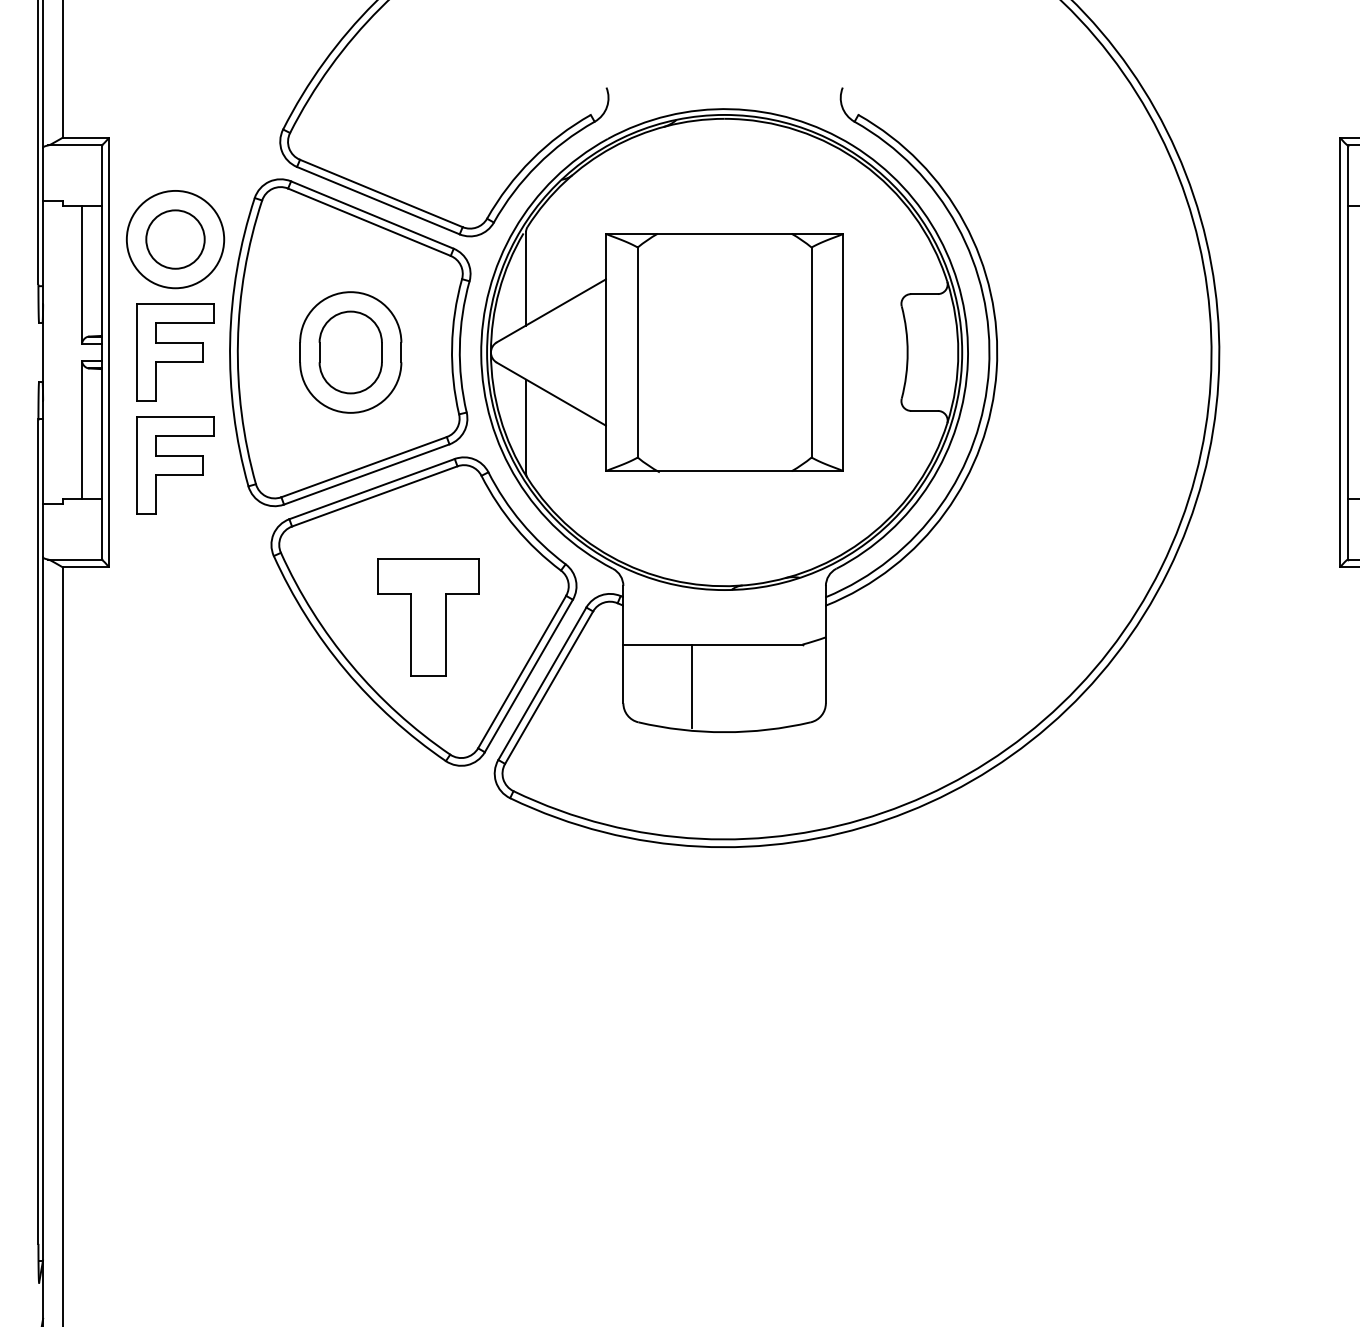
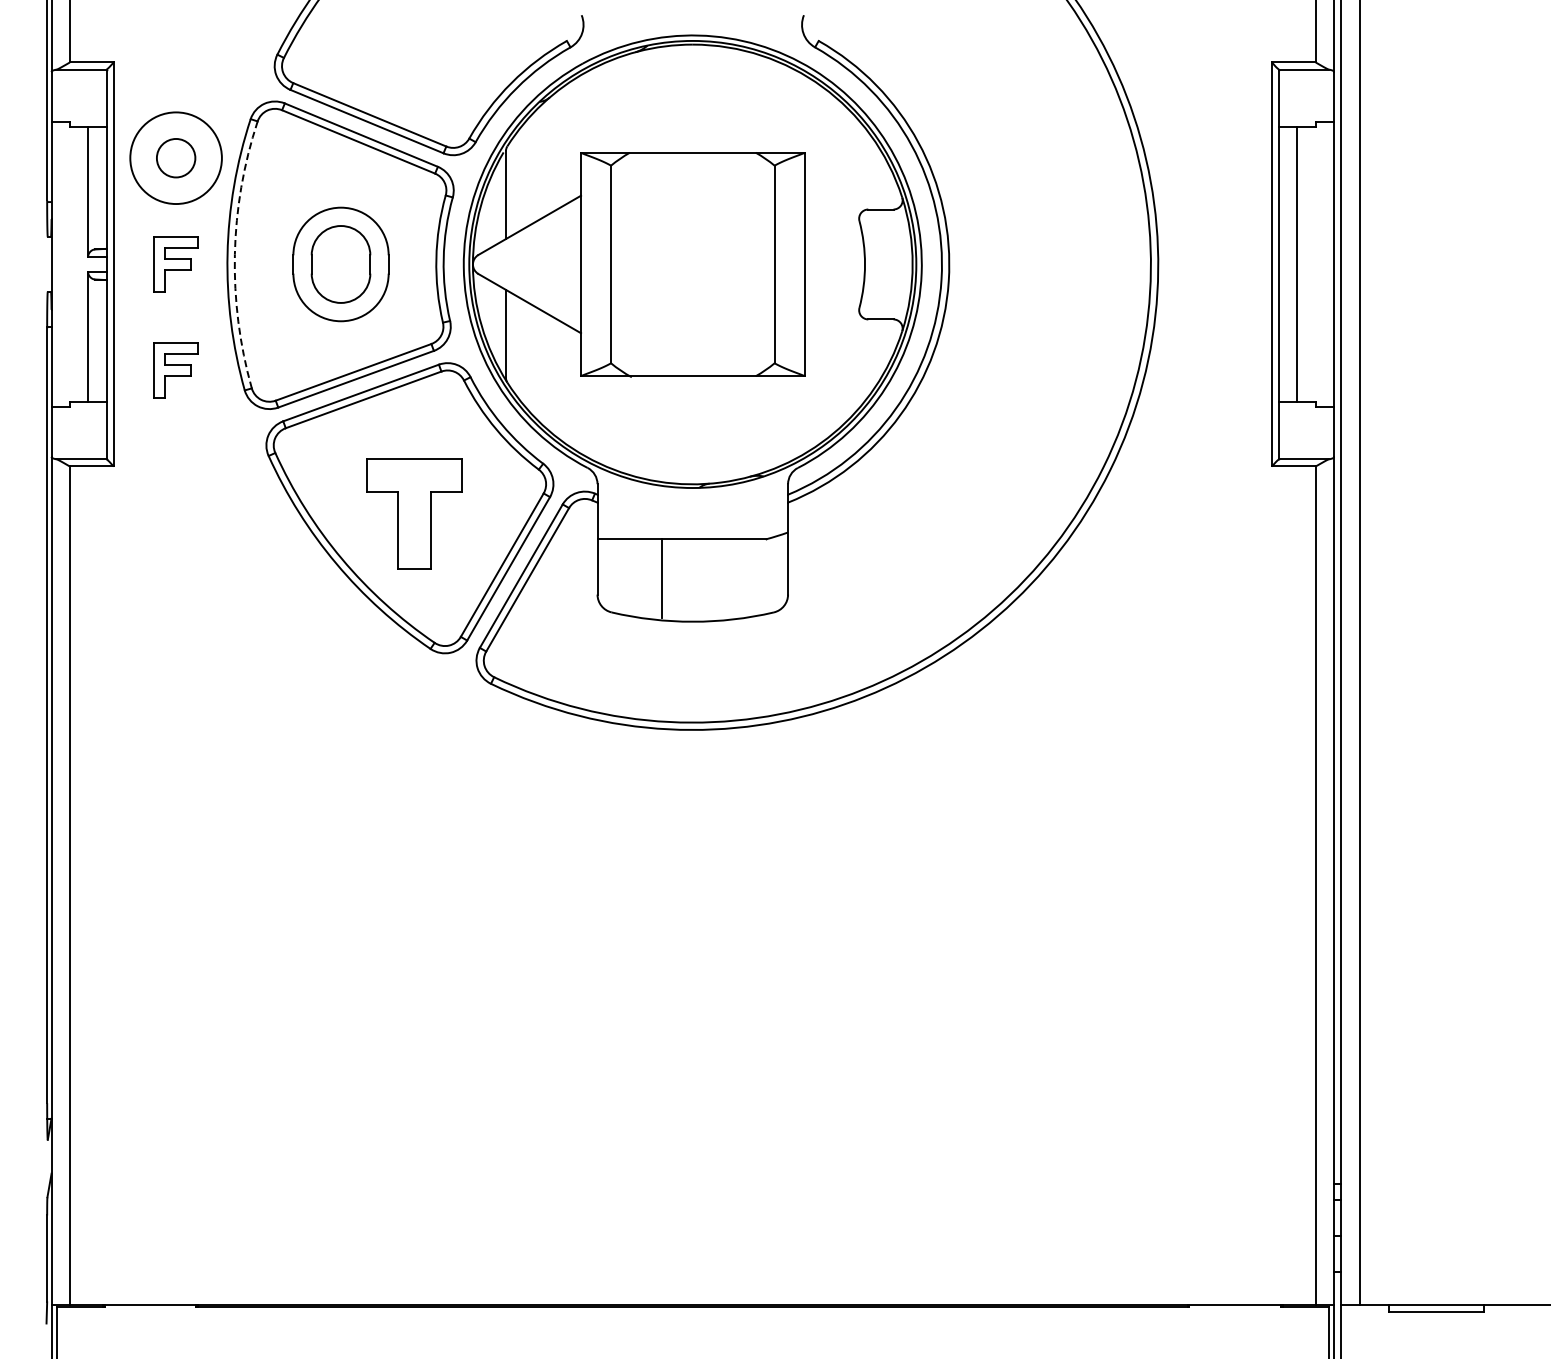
circle: (174, 238) -> (175, 157), size x0.7
arc: (237, 341) -> (234, 254), solid -> dashed
part: (174, 352) -> (175, 264), size x0.6
part: (174, 465) -> (175, 370), size x0.6

